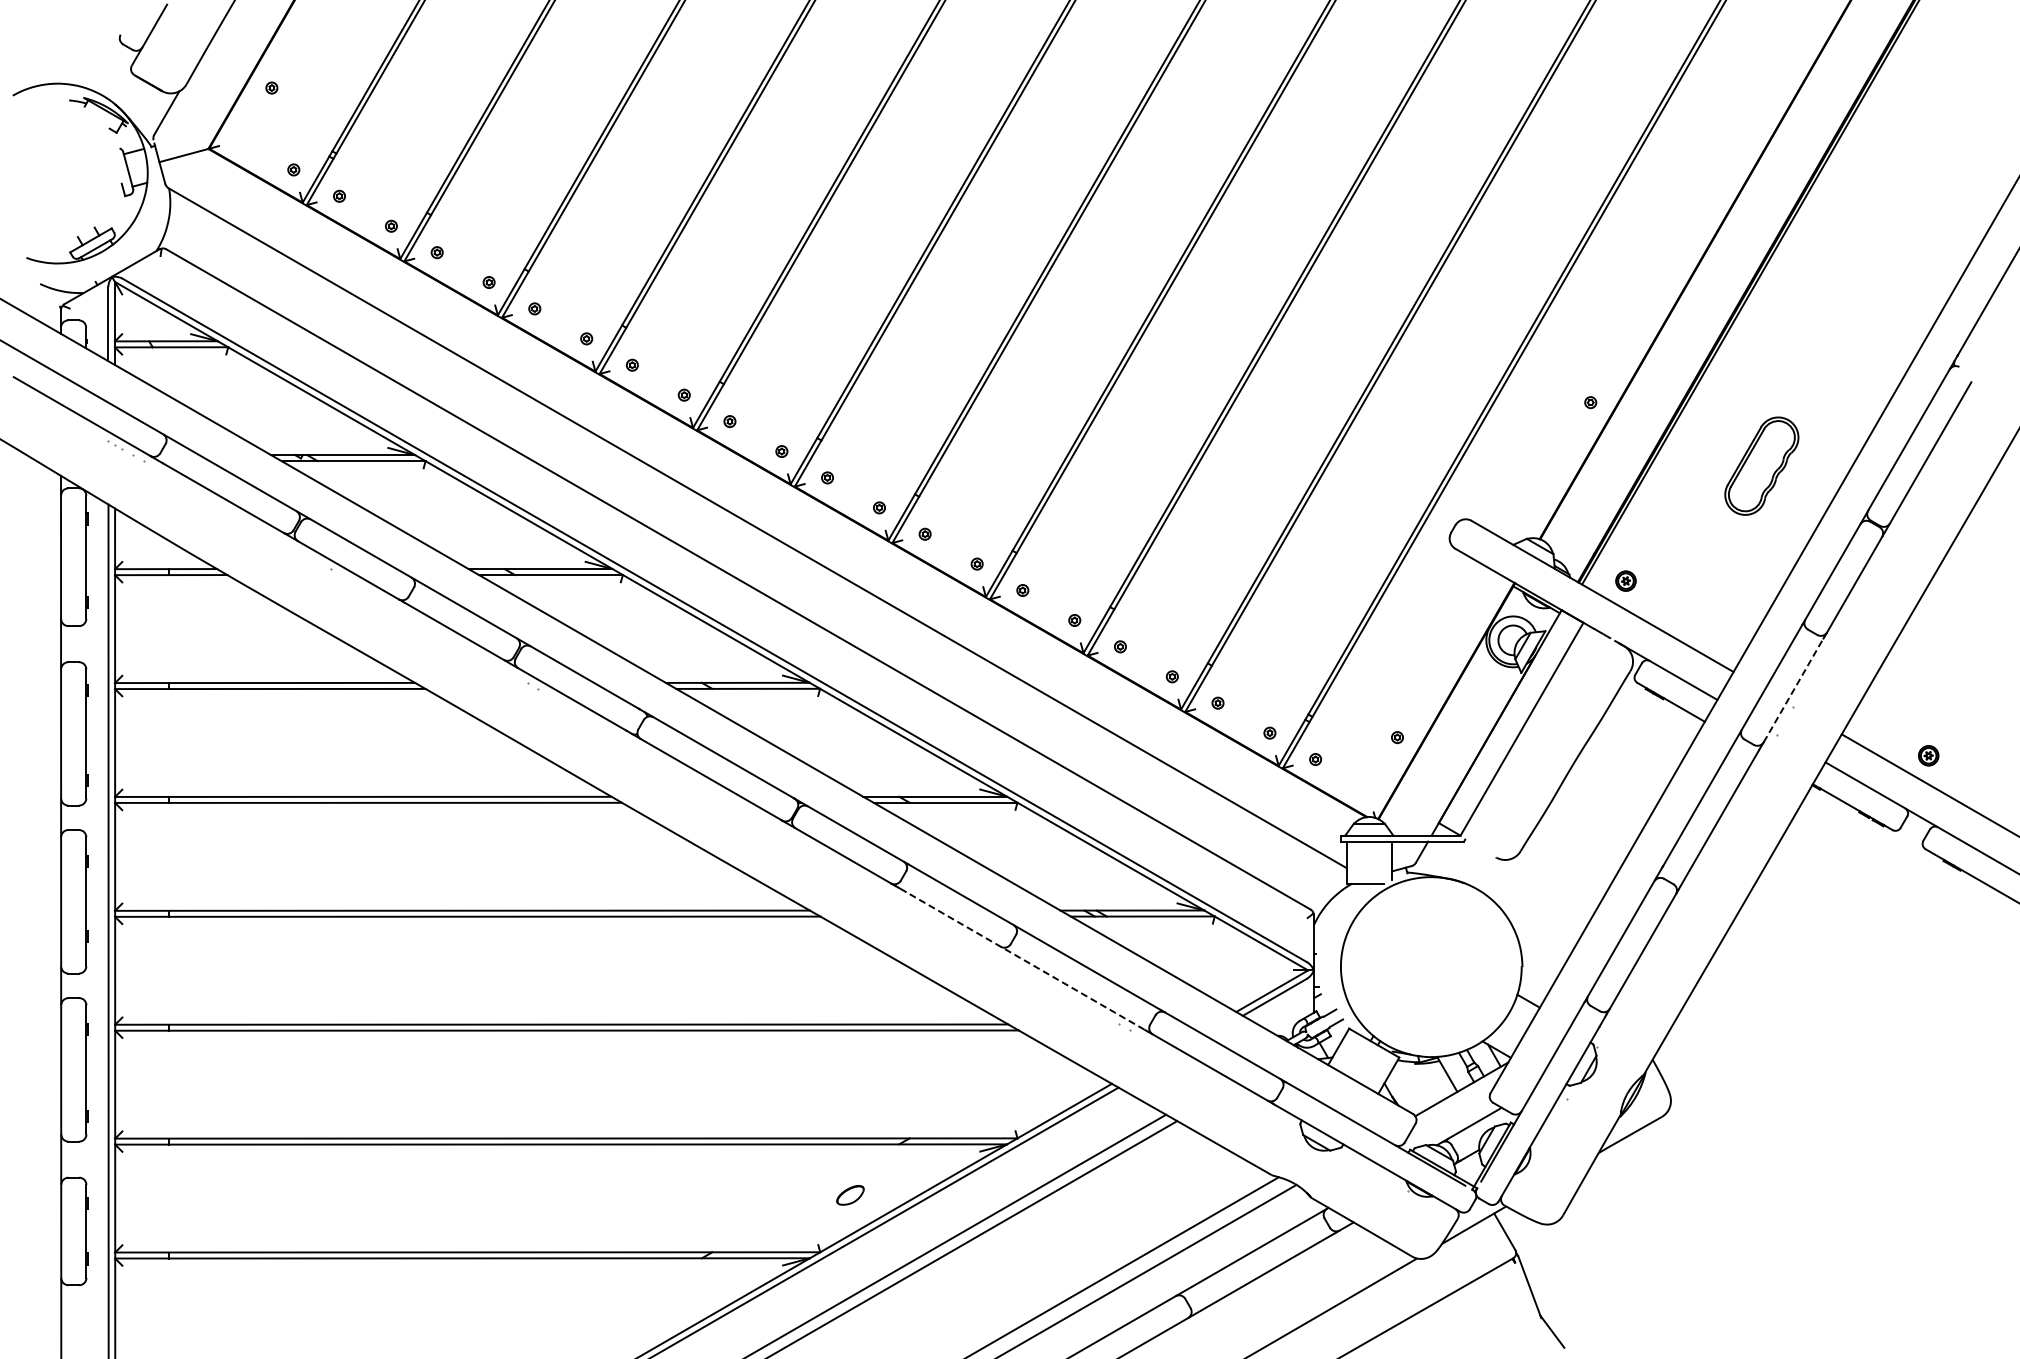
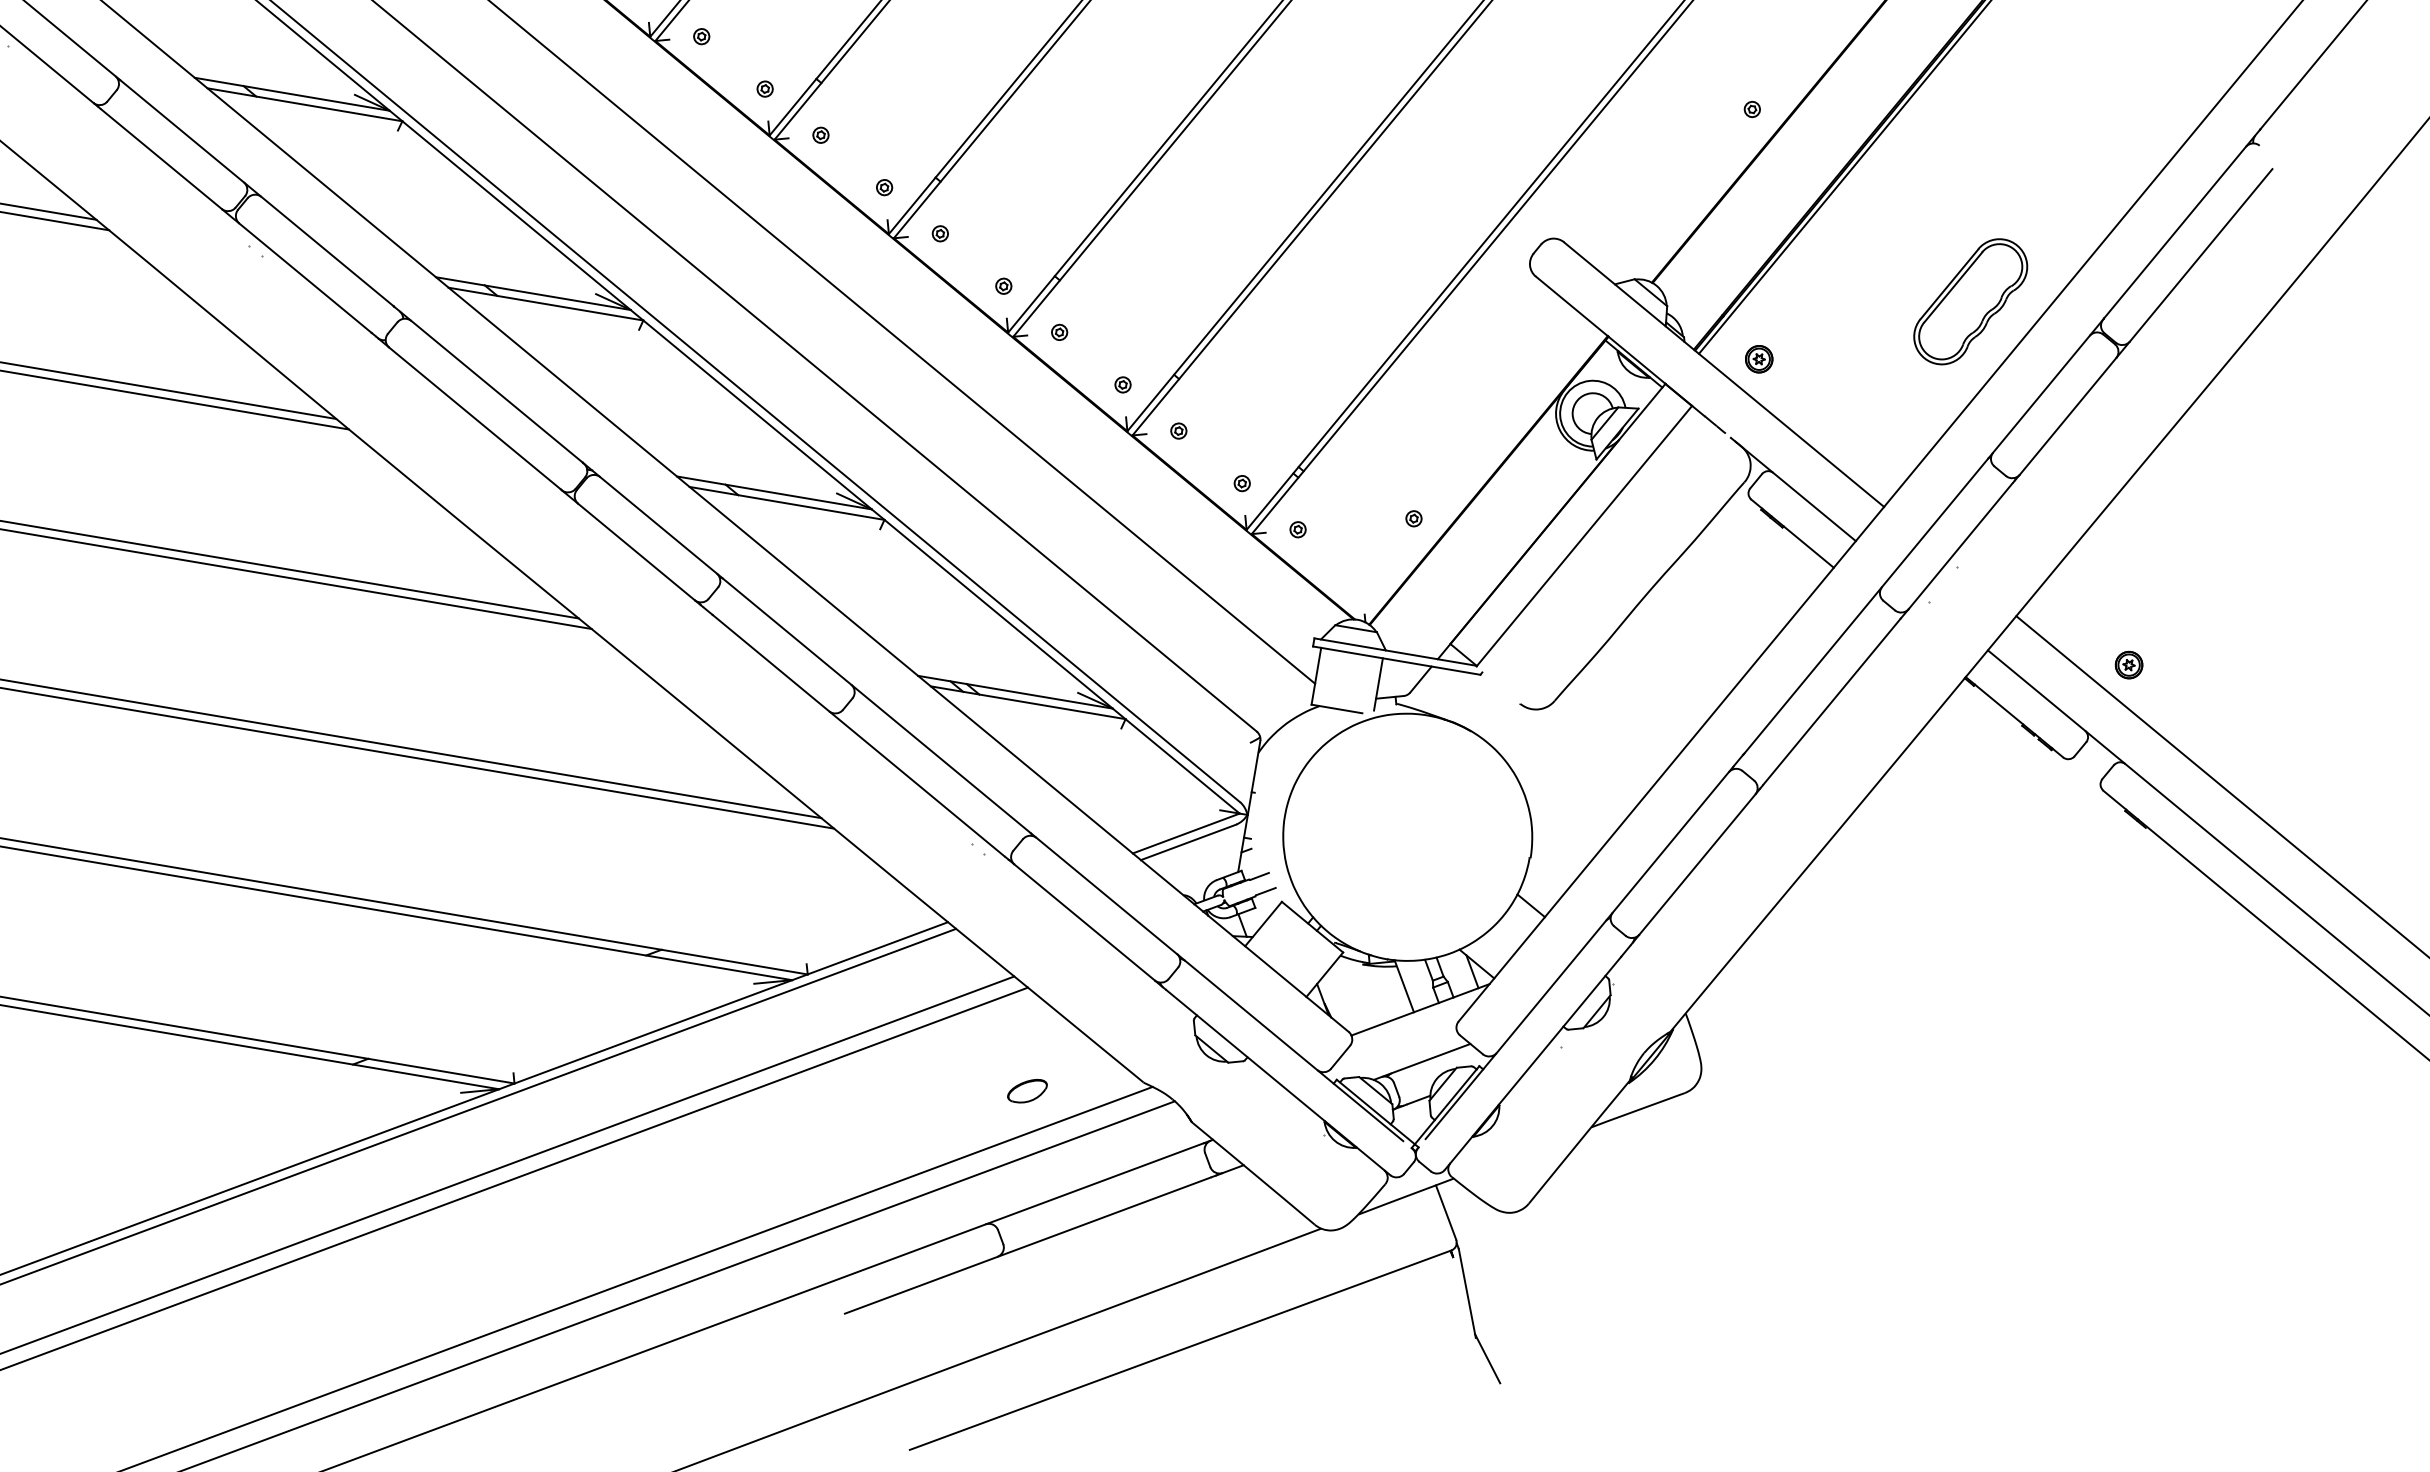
part: (1761, 465) -> (1970, 300), moved
line: (1793, 690) -> (1960, 545), dashed -> solid
line: (1025, 960) -> (859, 735), dashed -> solid
part: (850, 1195) -> (1027, 1091), moved

